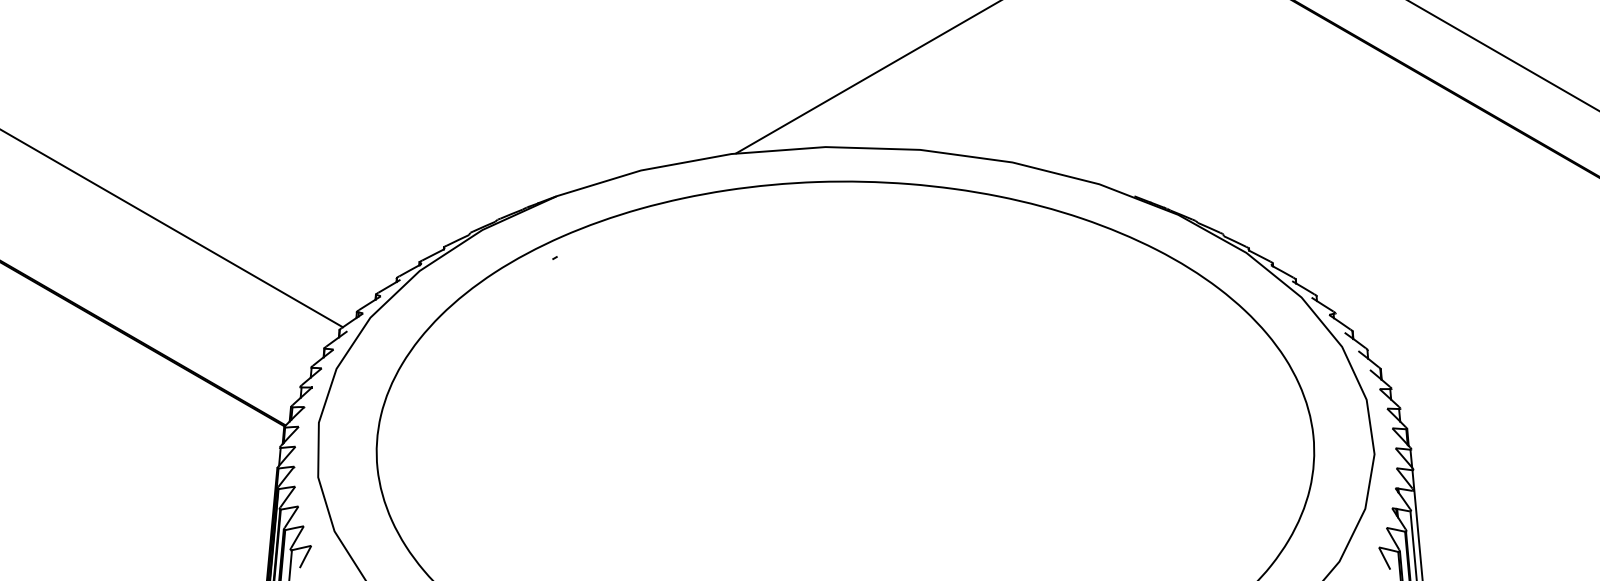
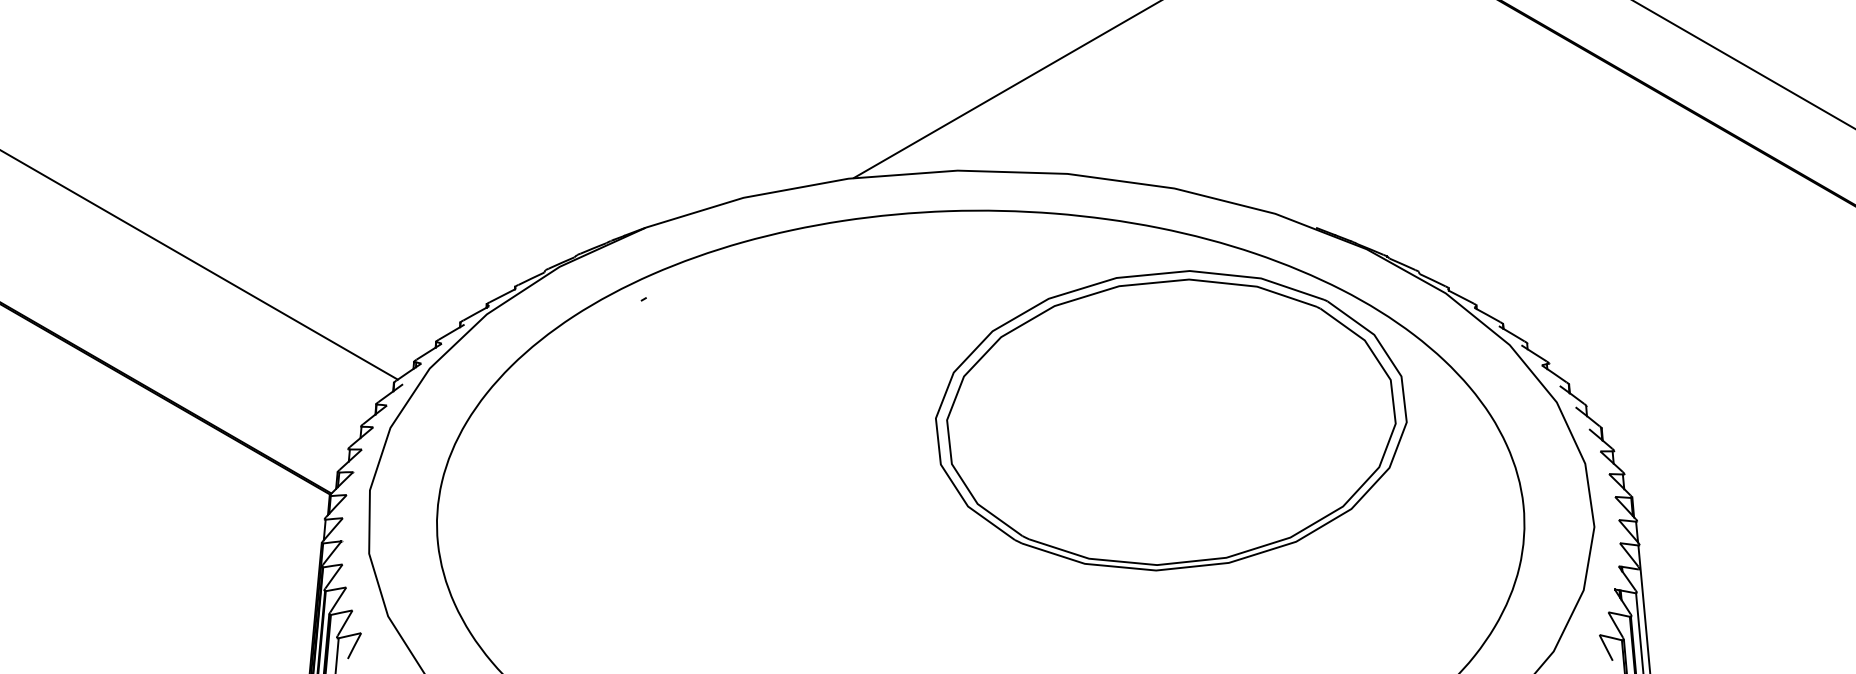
part: (1009, 362) -> (1170, 420), added

